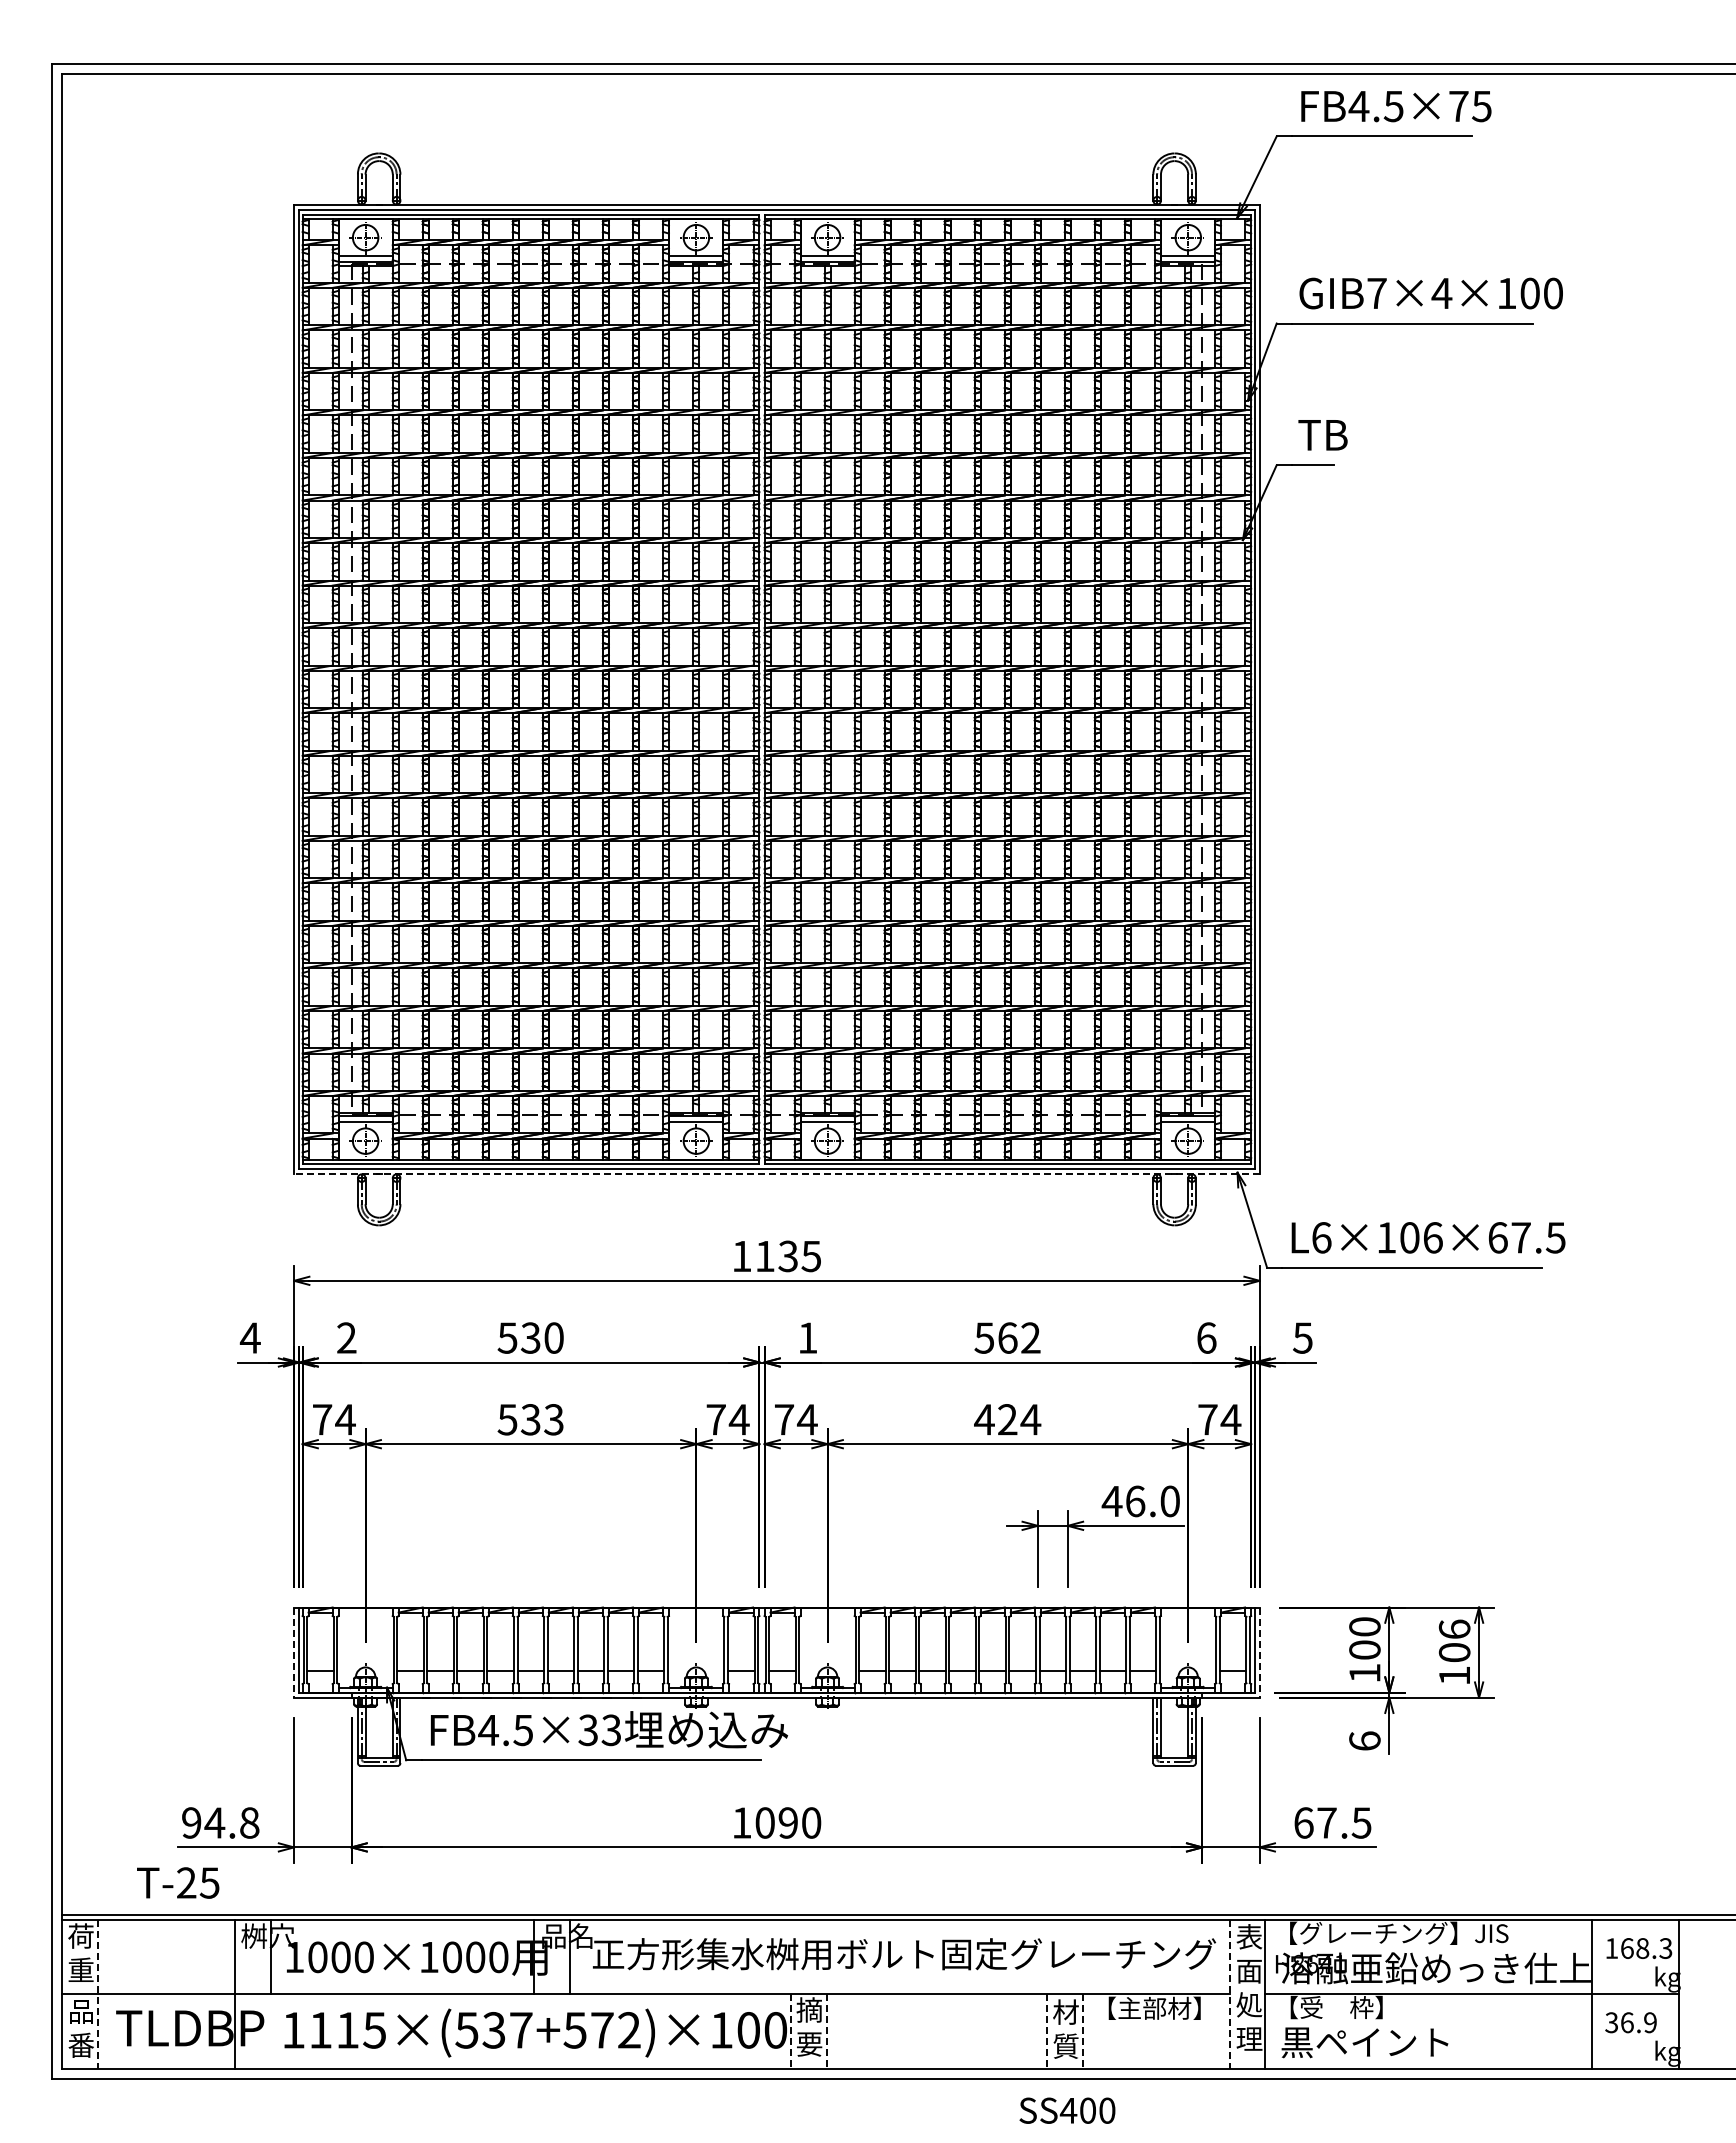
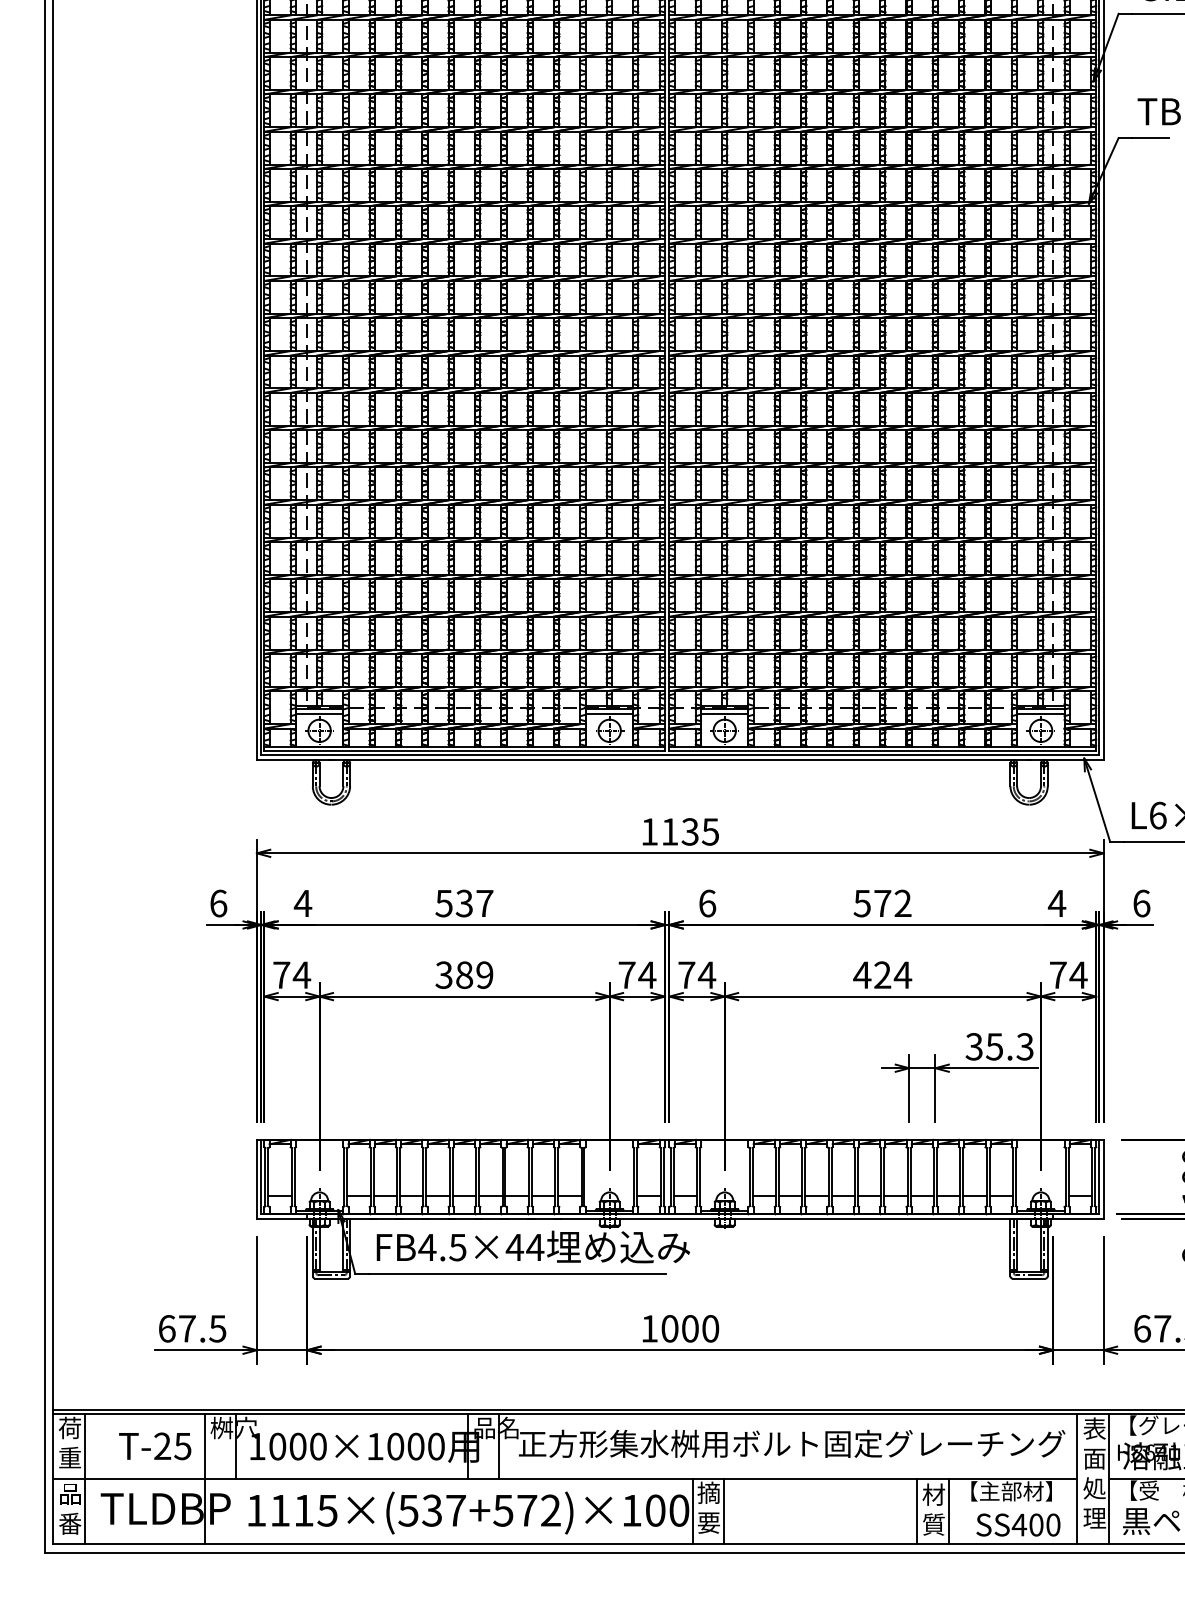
line: (776, 1174) -> (679, 760), dashed -> solid
text: (249, 1337) -> (217, 903), 4 -> 6
text: (346, 1337) -> (302, 903), 2 -> 4
text: (553, 1337) -> (484, 903), 530 -> 537
text: (807, 1337) -> (707, 903), 1 -> 6
text: (1007, 1337) -> (882, 903), 562 -> 572
text: (1206, 1337) -> (1057, 903), 6 -> 4
text: (1302, 1337) -> (1141, 903), 5 -> 6
text: (530, 1419) -> (464, 974), 533 -> 389
text: (1140, 1501) -> (999, 1046), 46.0 -> 35.3
line: (294, 1653) -> (257, 1180), dashed -> solid
line: (1259, 1653) -> (1103, 1180), dashed -> solid
text: (599, 1730) -> (524, 1247), FB4.5×33 -> FB4.5×44
text: (220, 1822) -> (192, 1328), 94.8 -> 67.5
text: (787, 1822) -> (689, 1328), 1090 -> 1000
text: (178, 1882) -> (155, 1445), moved
line: (97, 1994) -> (84, 1479), dashed -> solid
line: (1229, 1994) -> (1077, 1479), dashed -> solid
line: (790, 2031) -> (692, 1511), dashed -> solid
line: (826, 2031) -> (723, 1511), dashed -> solid
line: (1047, 2031) -> (917, 1511), dashed -> solid
line: (1083, 2031) -> (949, 1511), dashed -> solid
text: (1067, 2110) -> (1018, 1524), moved

